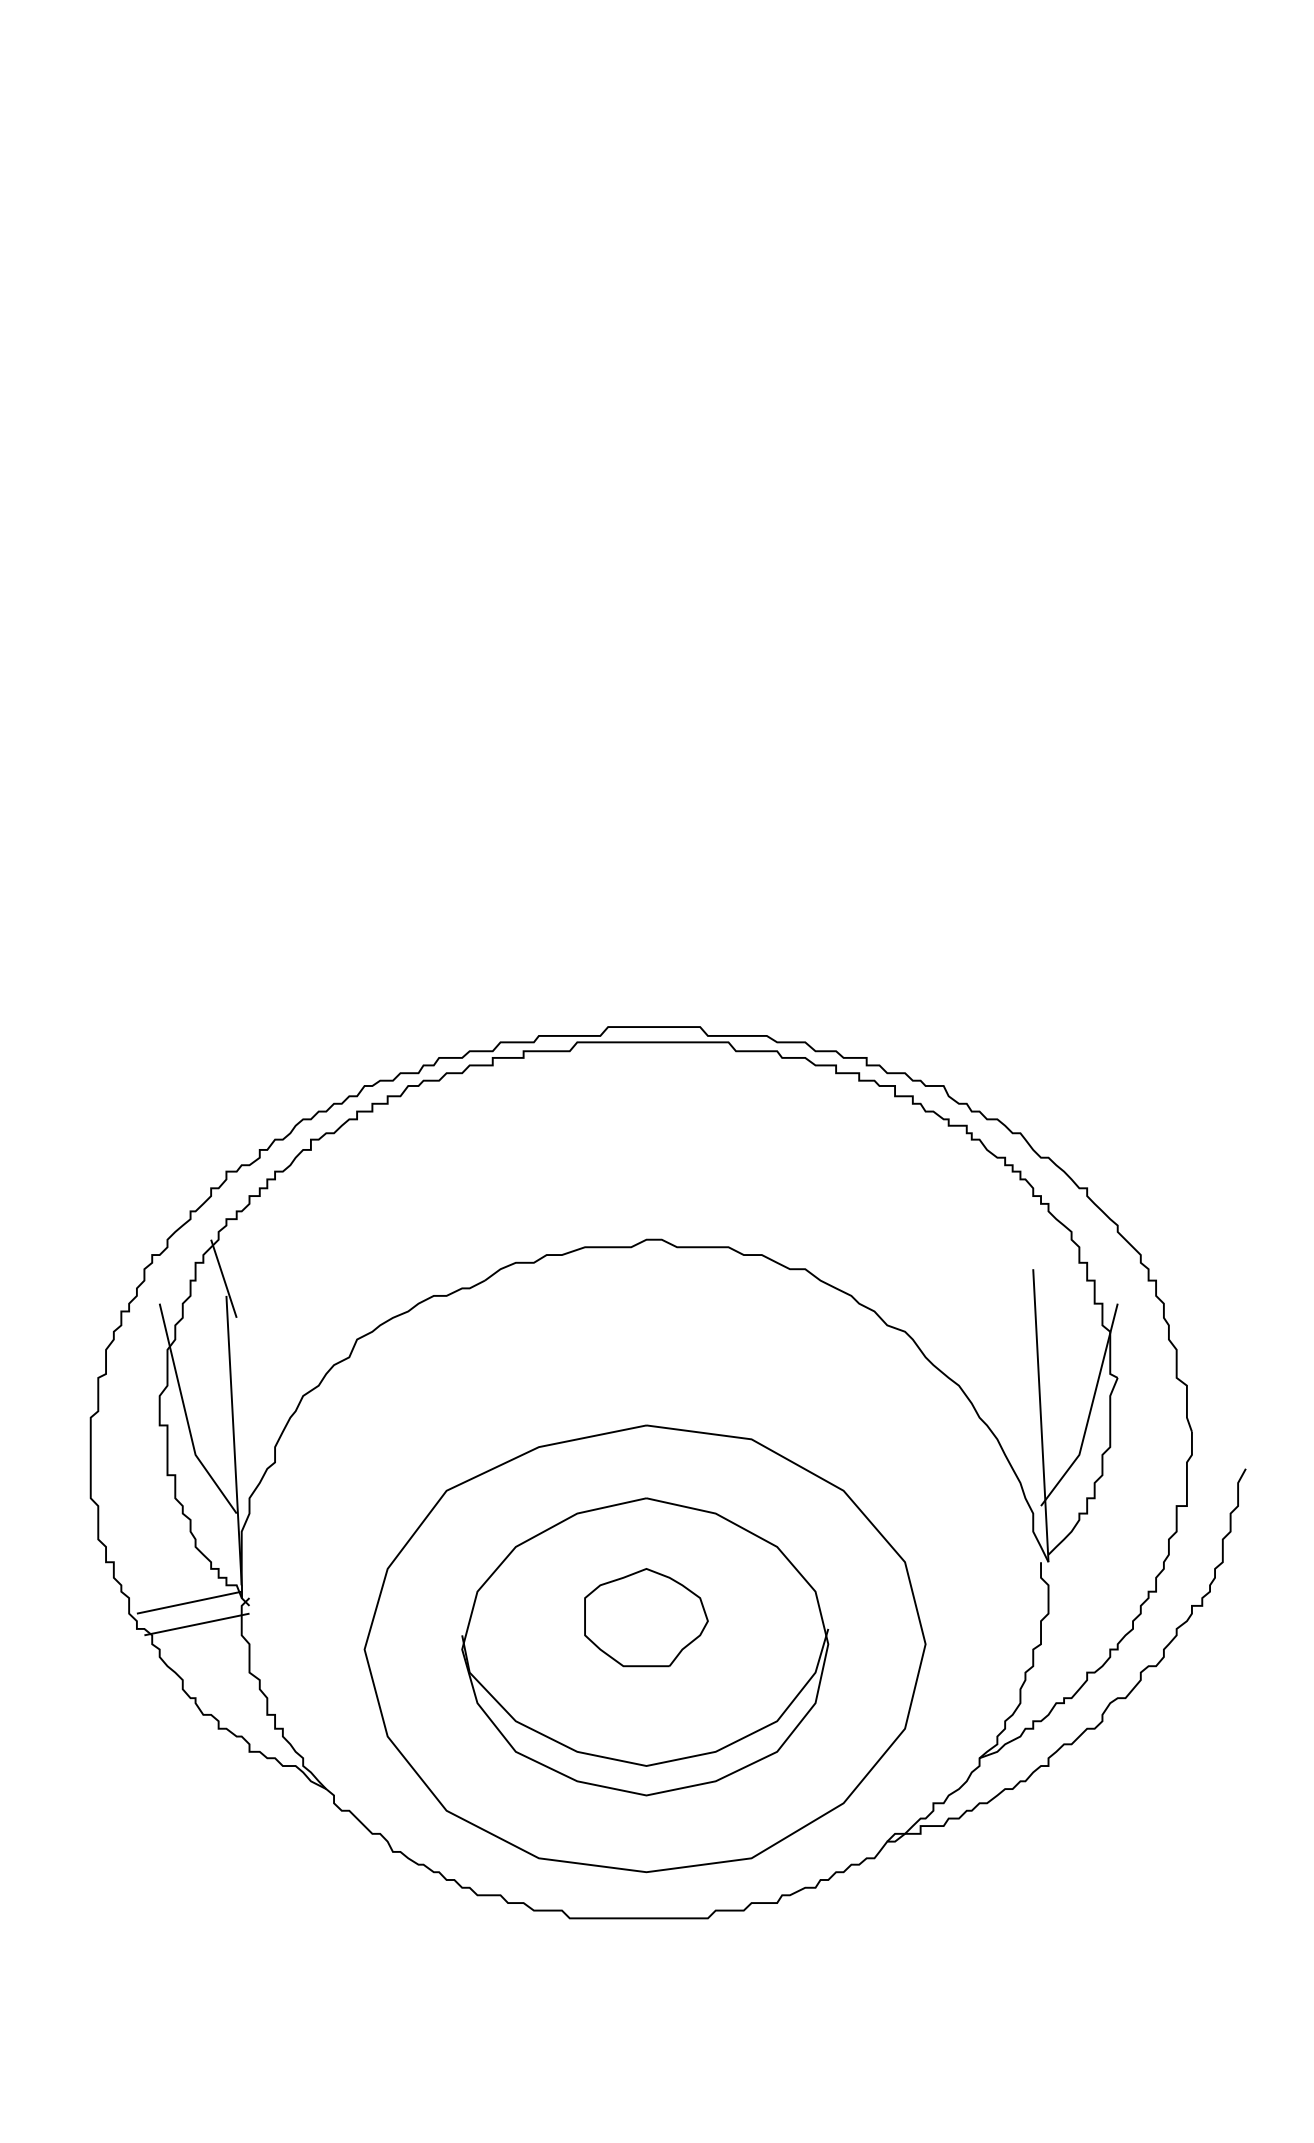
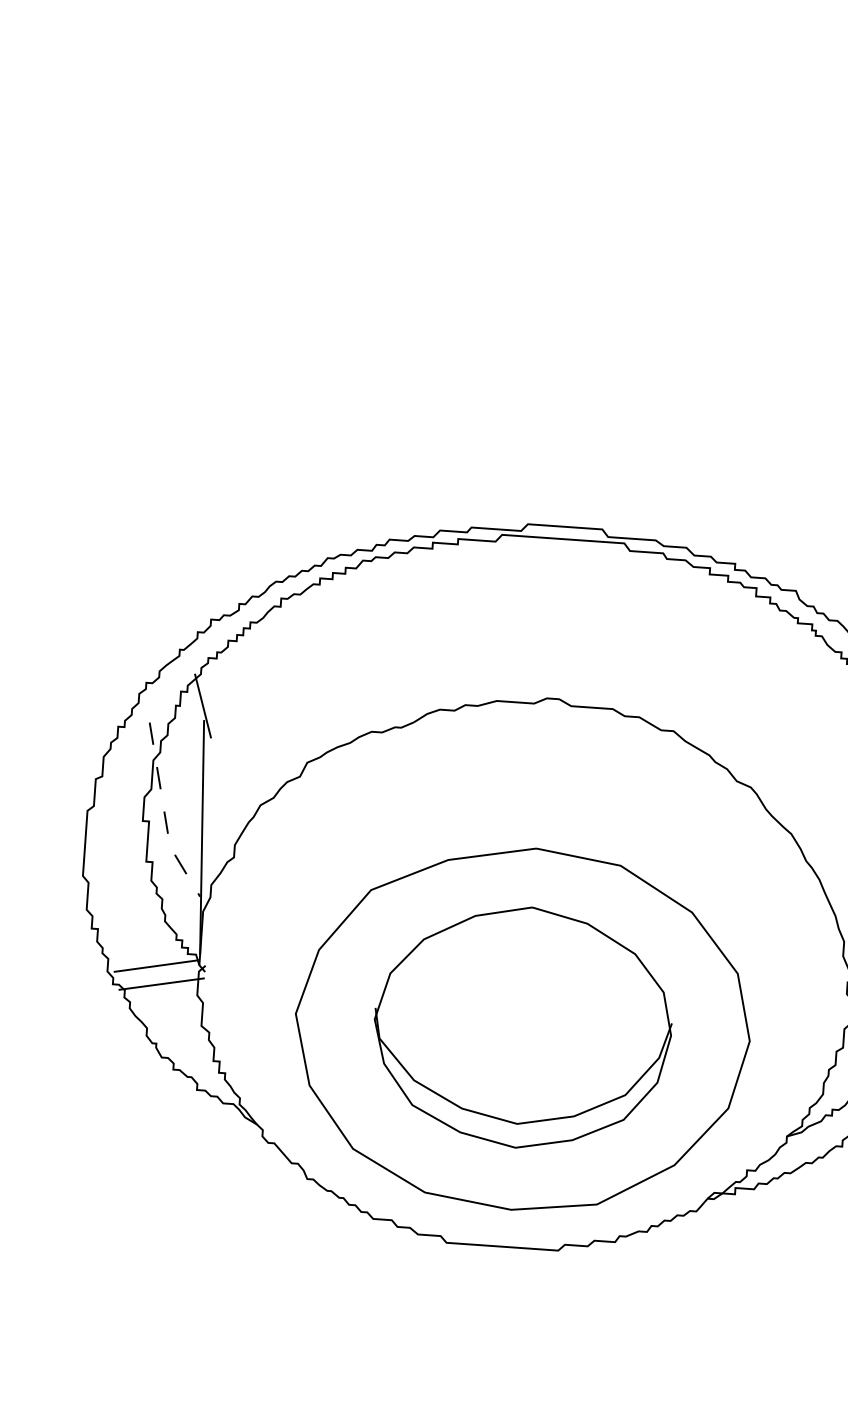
line: (186, 1415) -> (165, 814), solid -> dashed
part: (646, 1617) -> (525, 1003), removed

